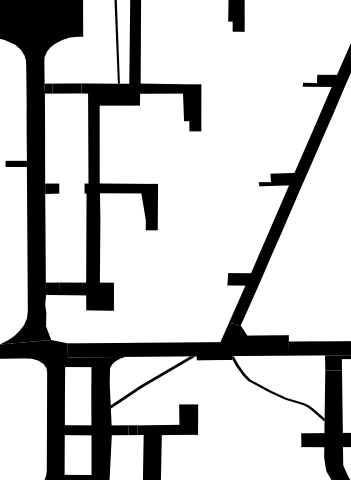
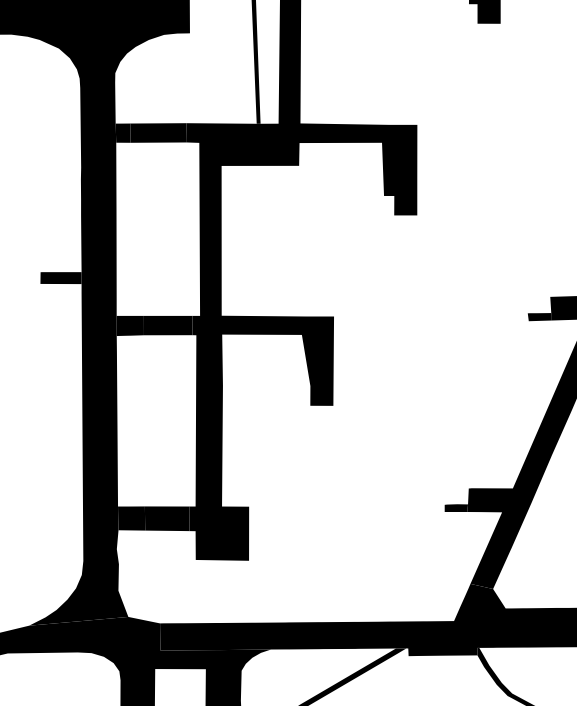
fill: (71, 188) -> (167, 325), added
fill: (221, 283) -> (456, 508), added

